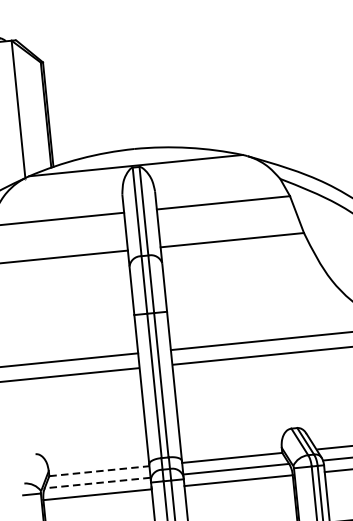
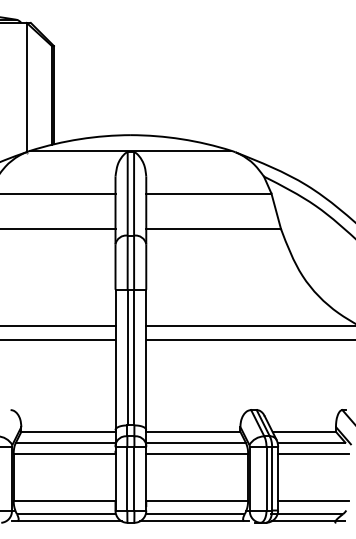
line: (99, 470) -> (68, 431), dashed -> solid
line: (97, 482) -> (65, 442), dashed -> solid

